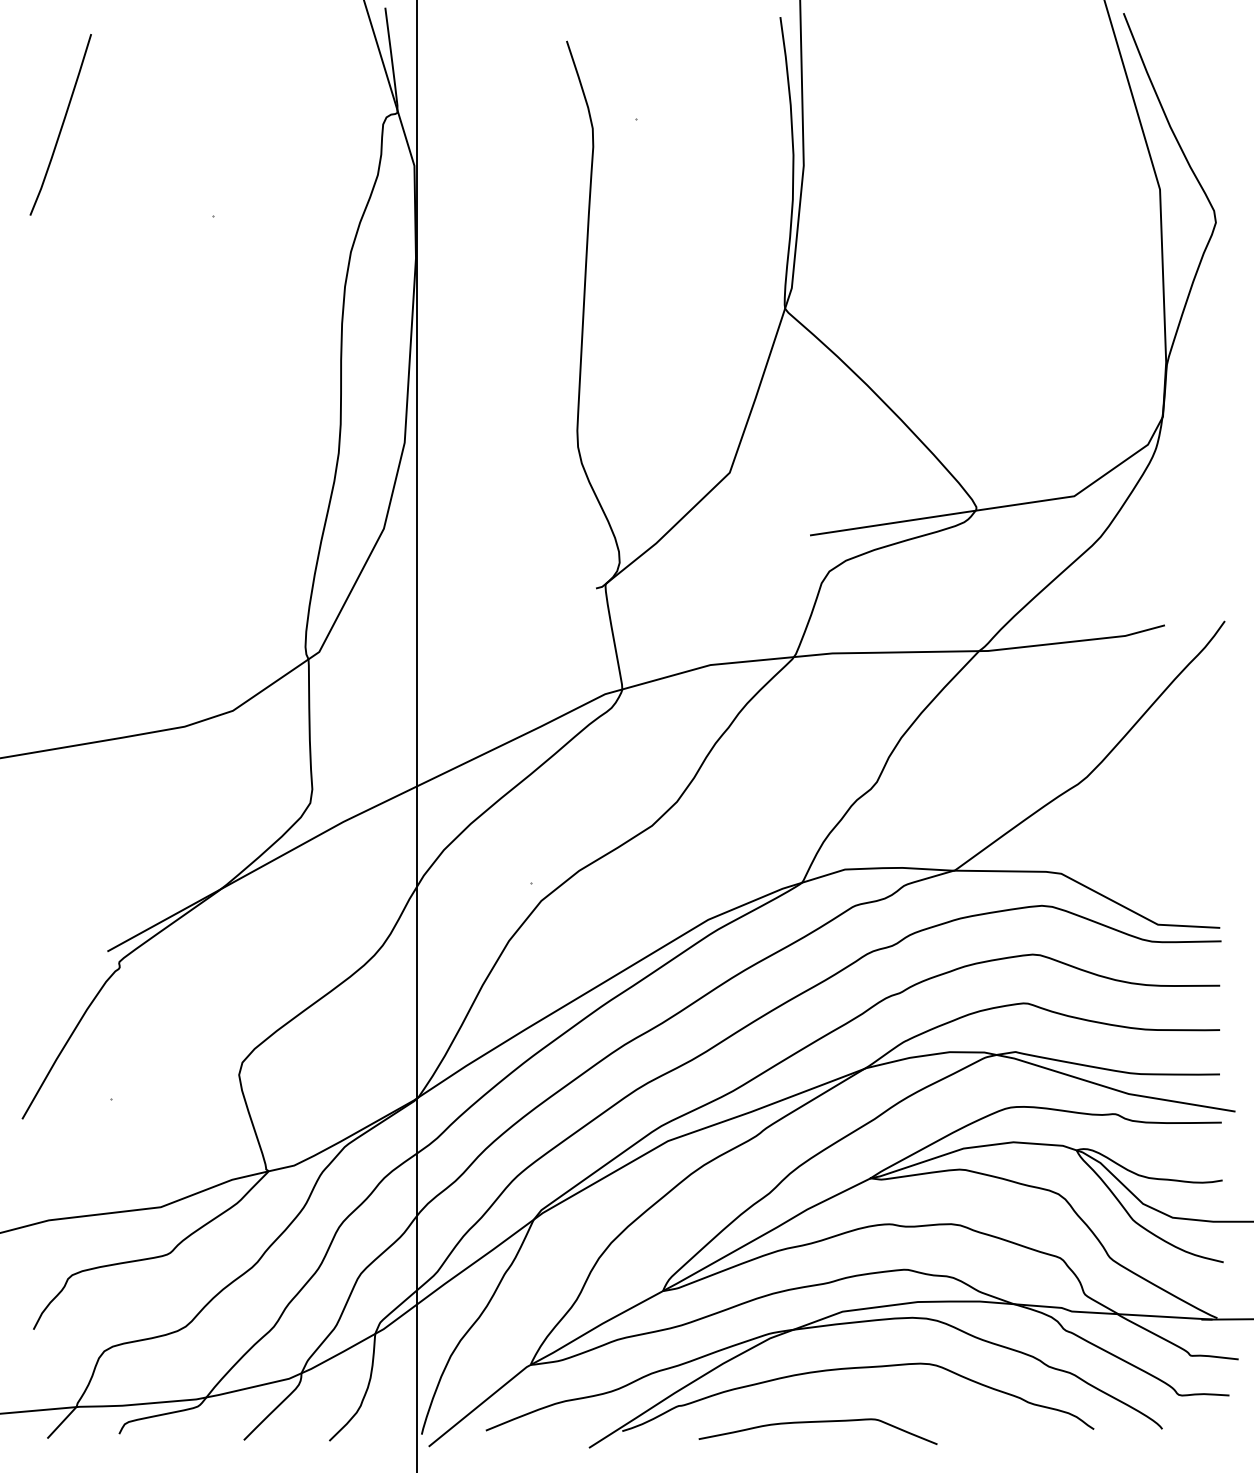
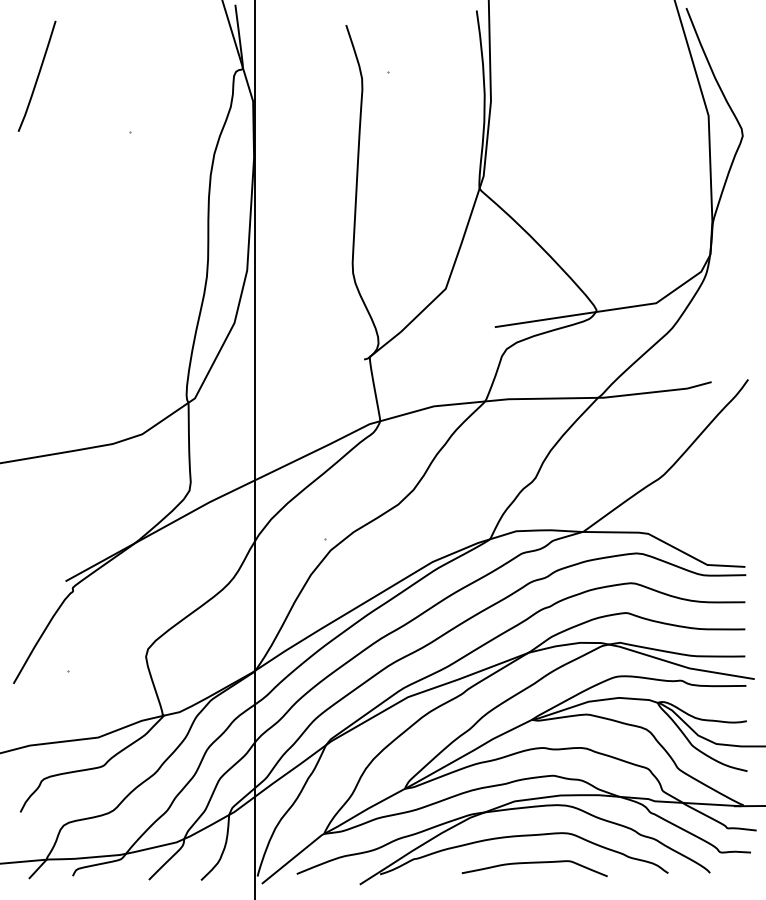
curve: (817, 1423) -> (534, 863), moved

